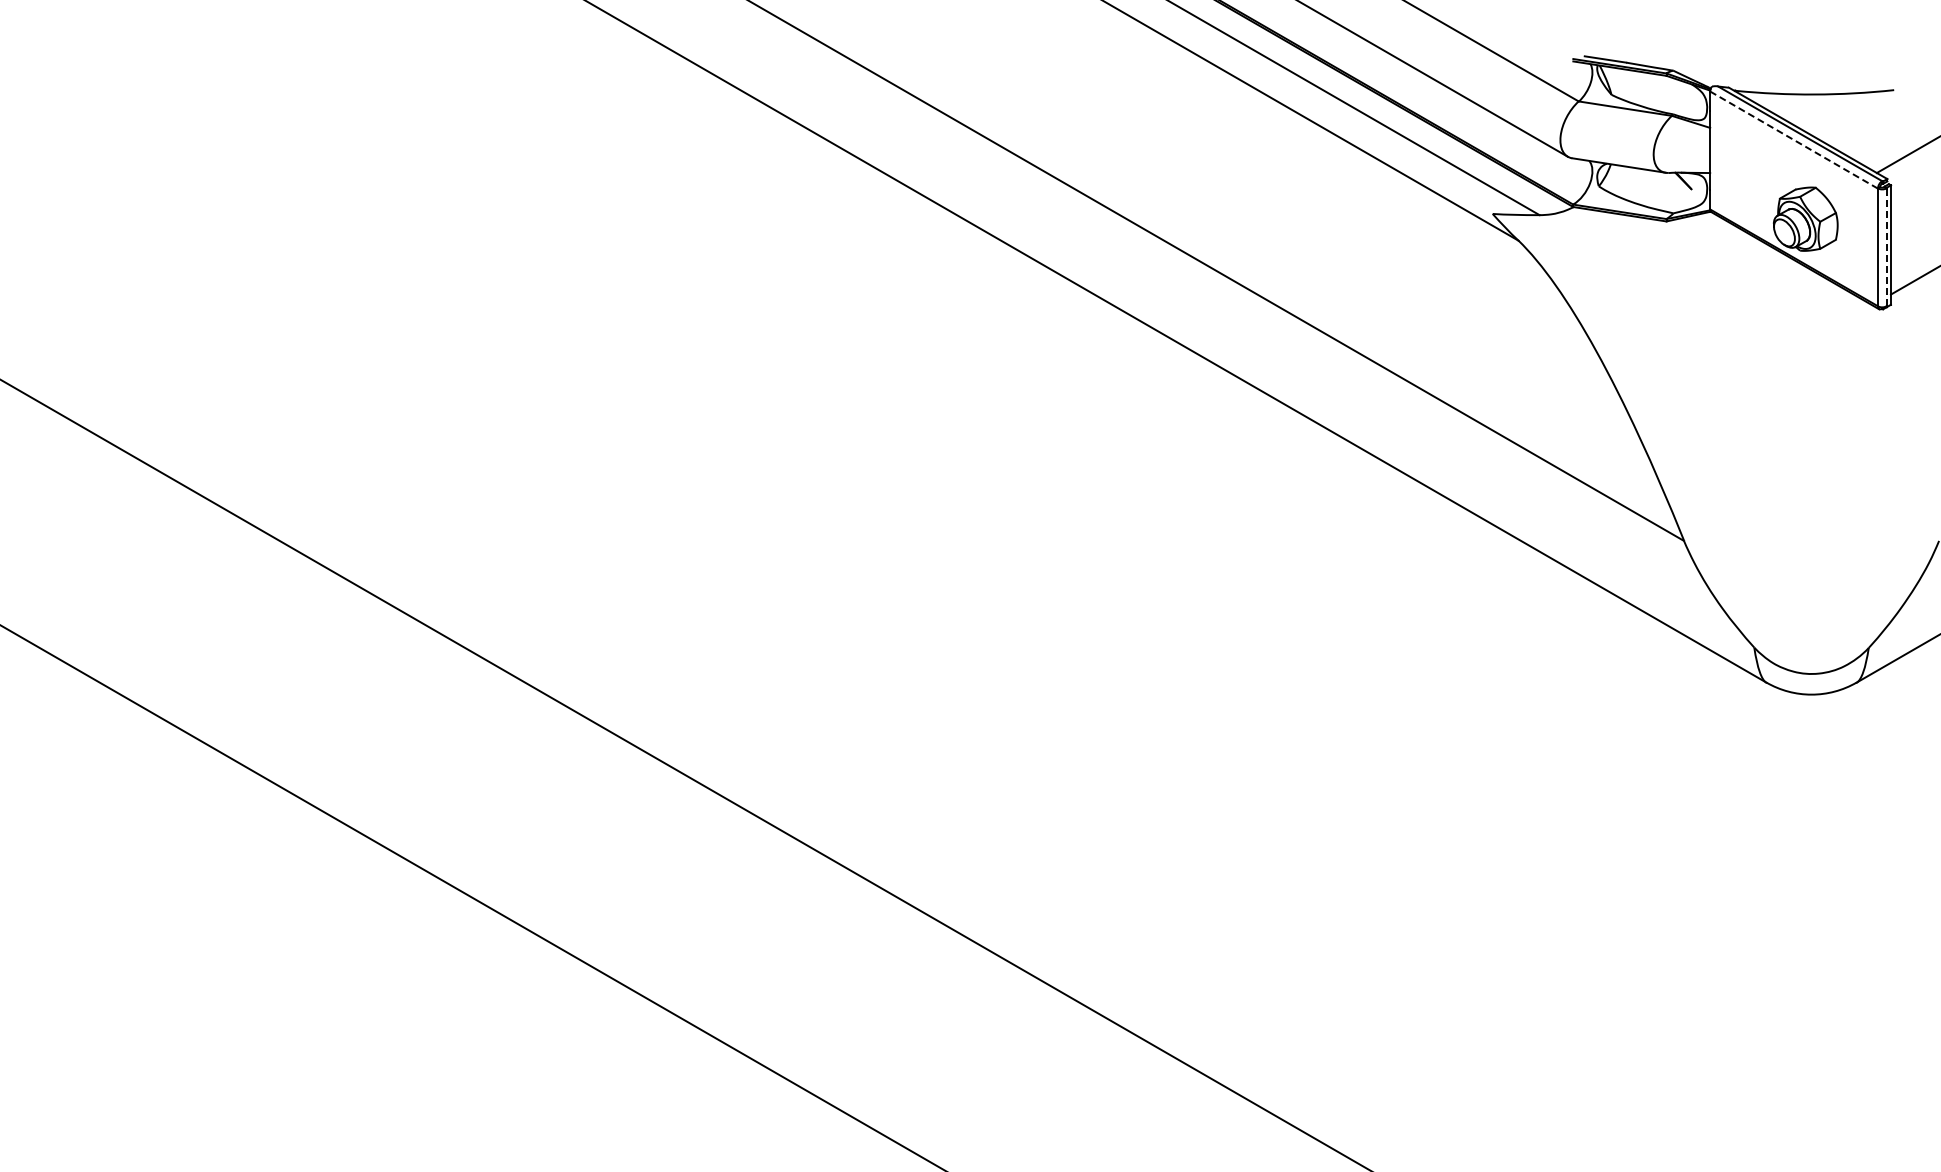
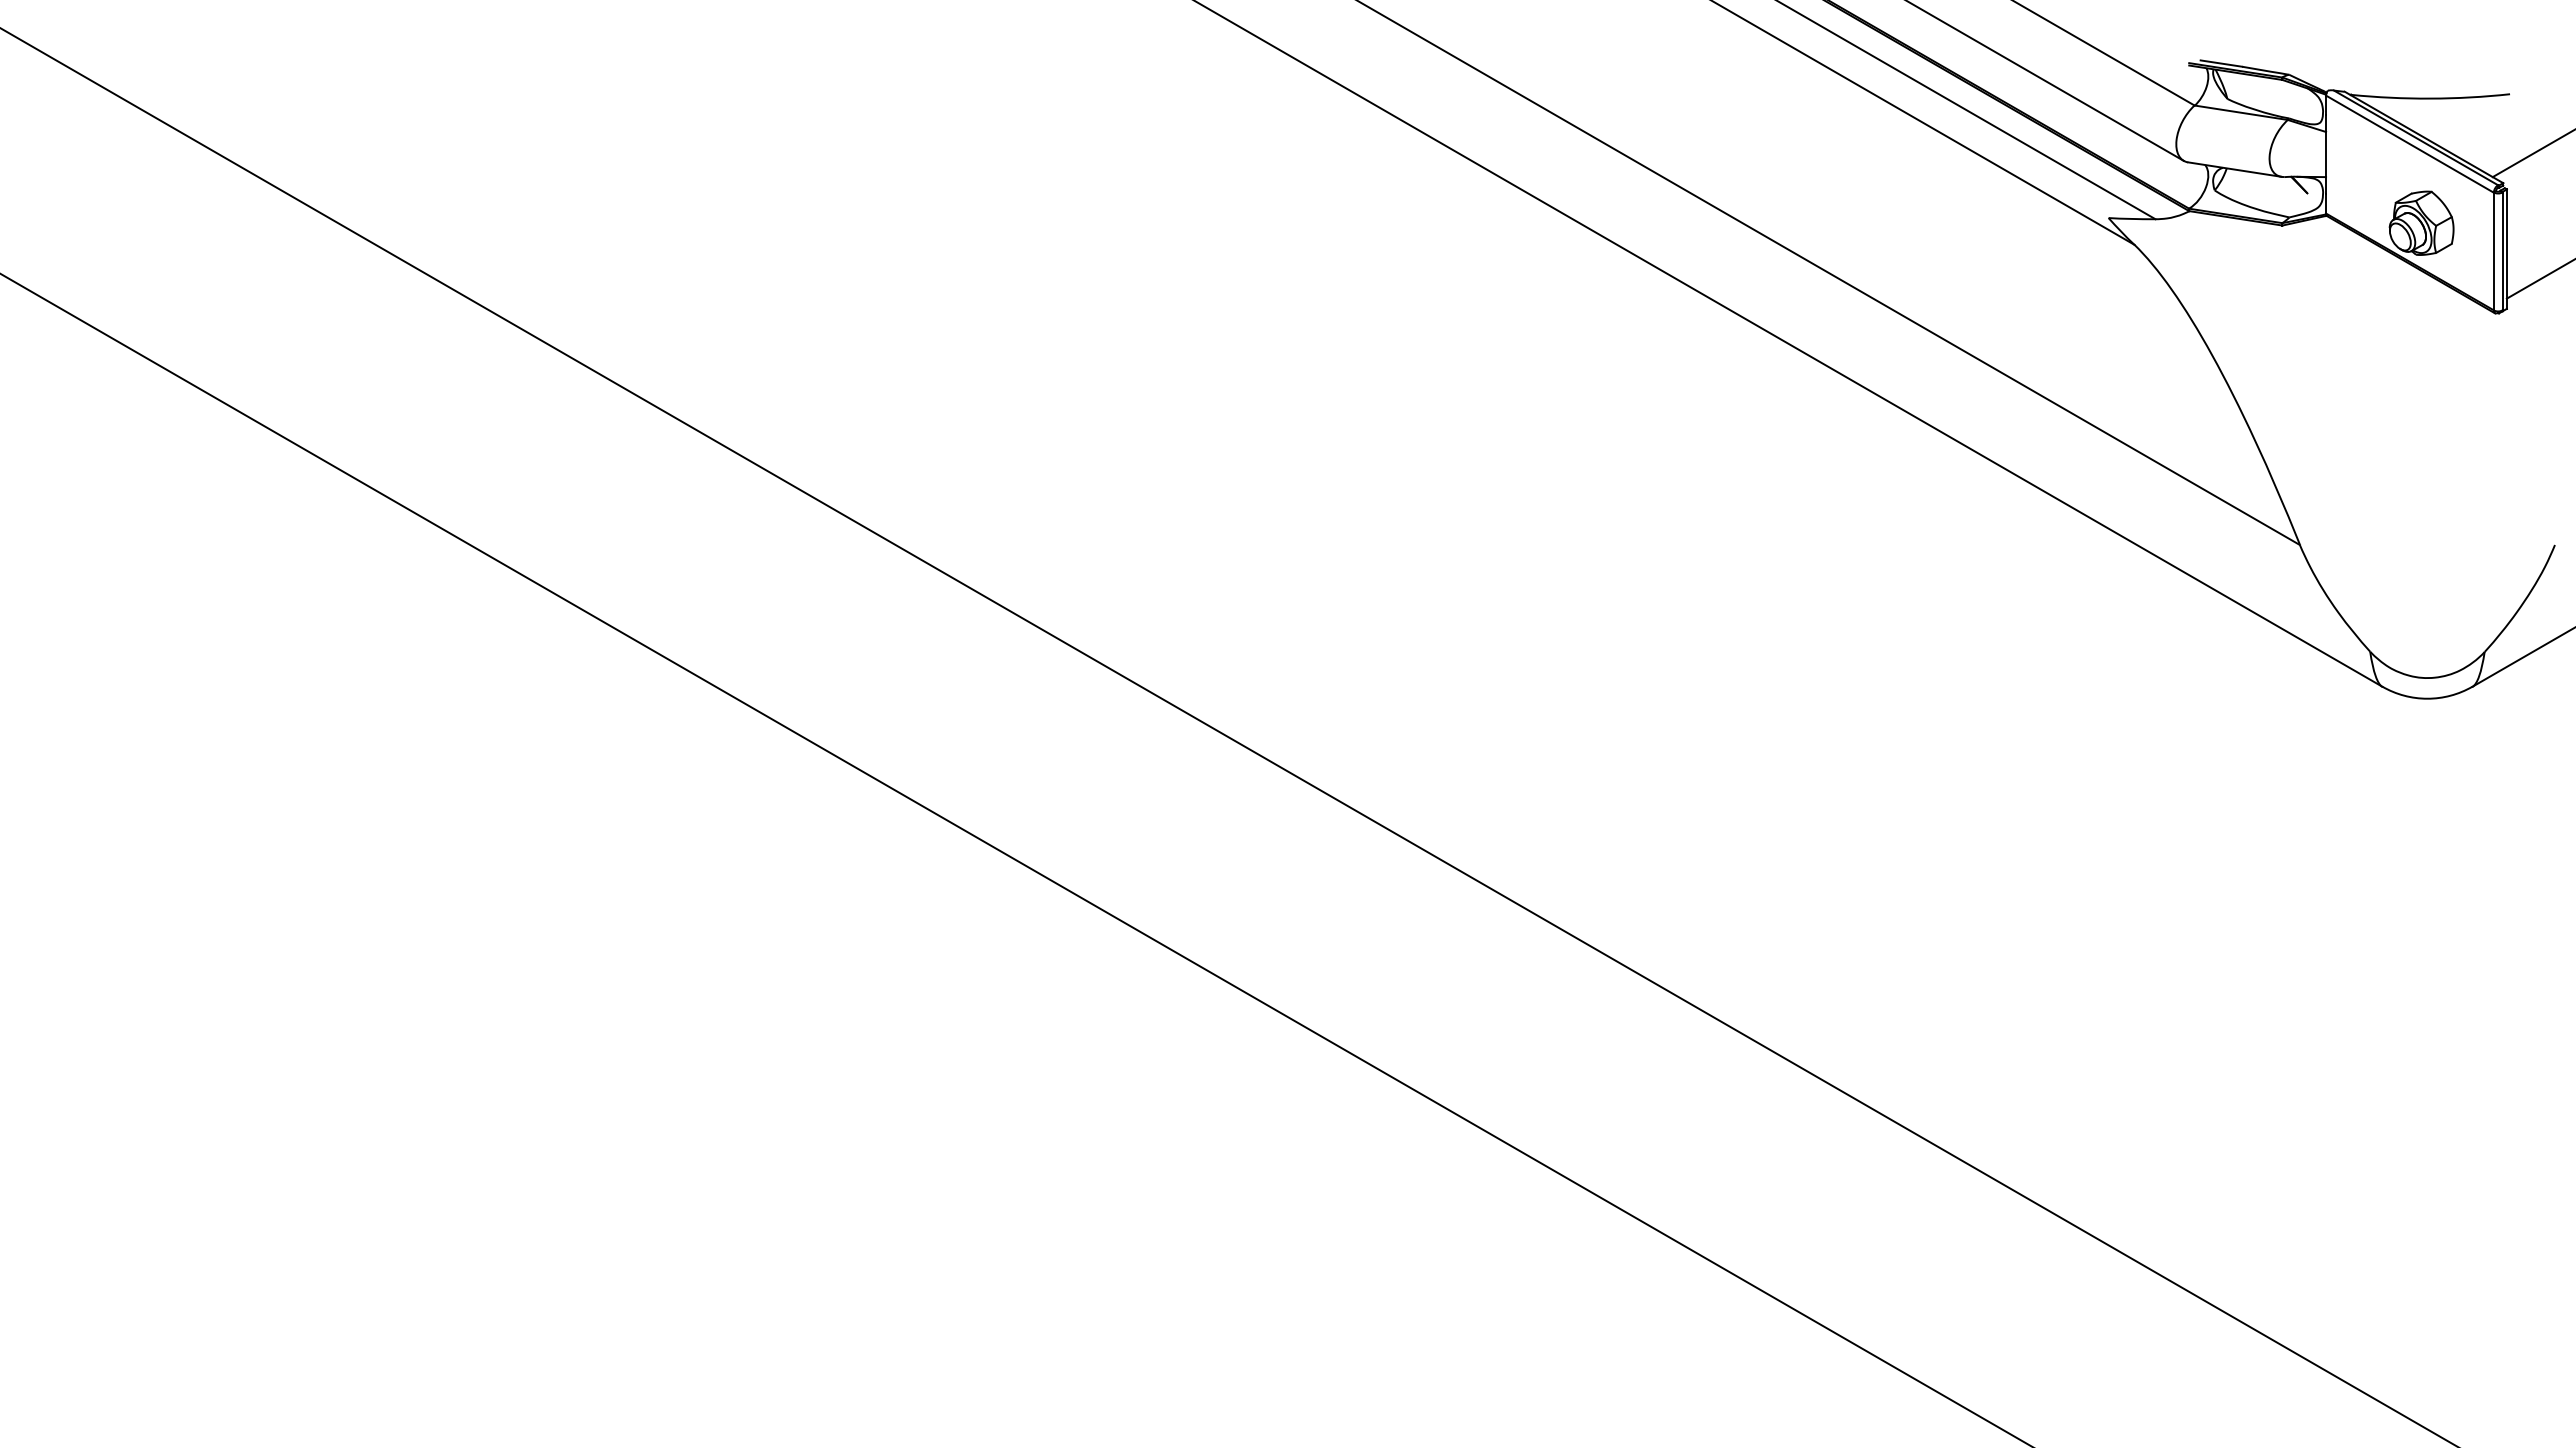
line: (1794, 140) -> (2410, 144), dashed -> solid
line: (1886, 247) -> (2502, 251), dashed -> solid

